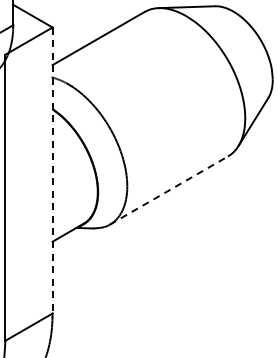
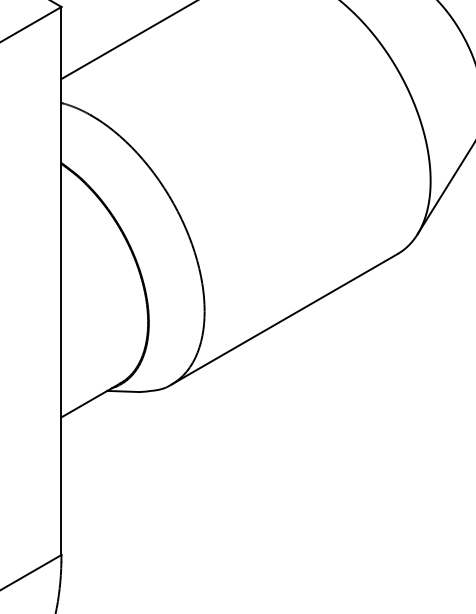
line: (52, 171) -> (61, 282), dashed -> solid
line: (169, 190) -> (285, 319), dashed -> solid

